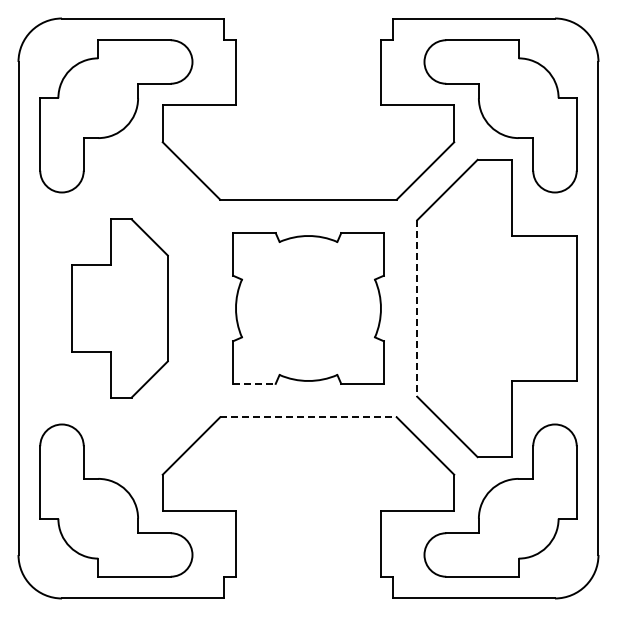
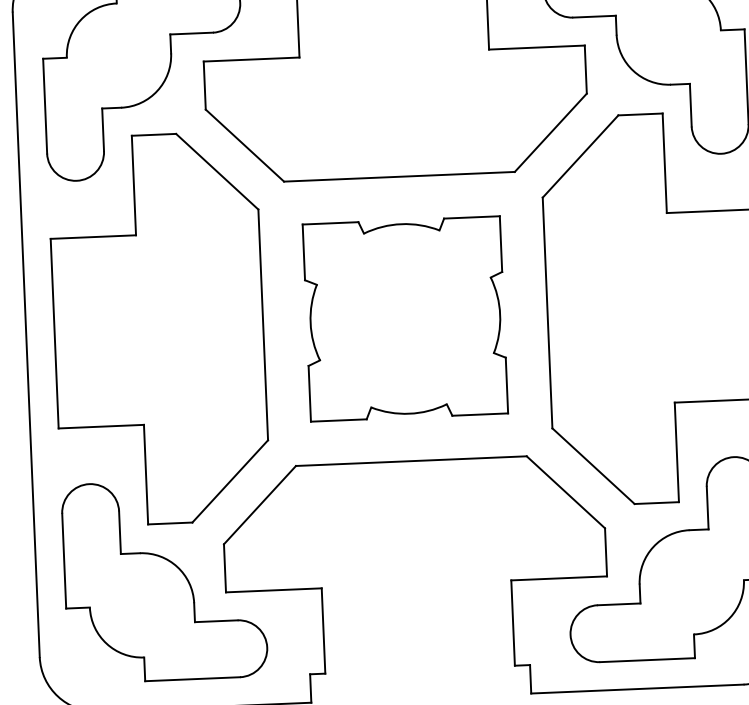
part: (119, 308) -> (158, 329), size x1.67
line: (417, 308) -> (547, 312), dashed -> solid
line: (254, 383) -> (338, 419), dashed -> solid
line: (308, 417) -> (411, 461), dashed -> solid

